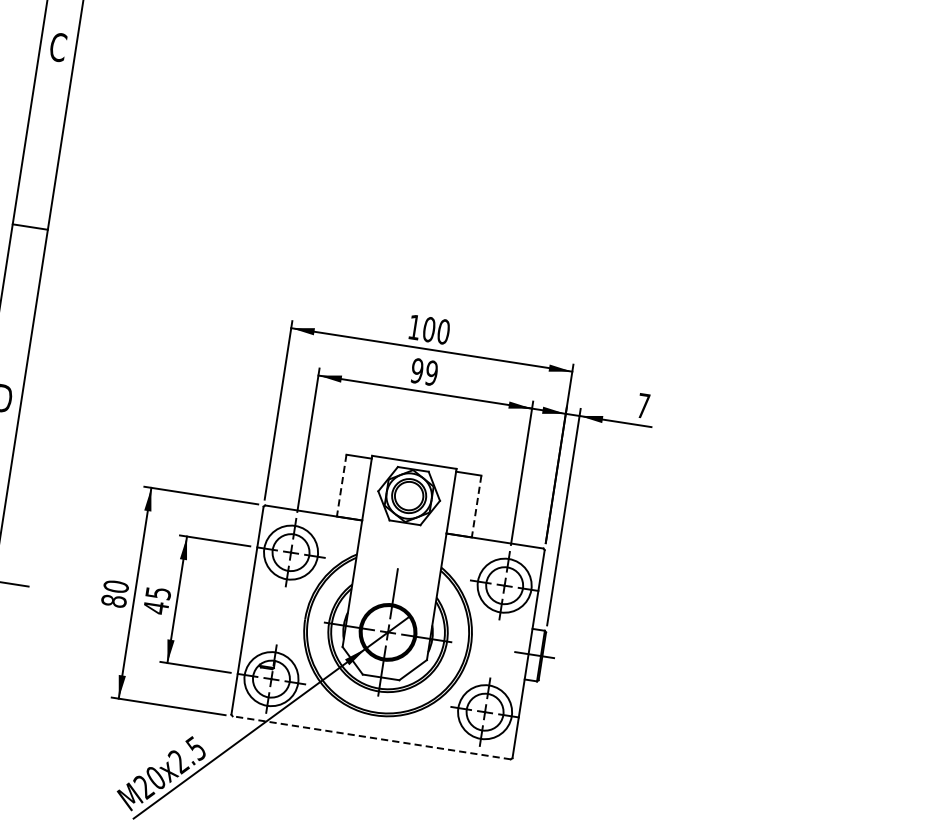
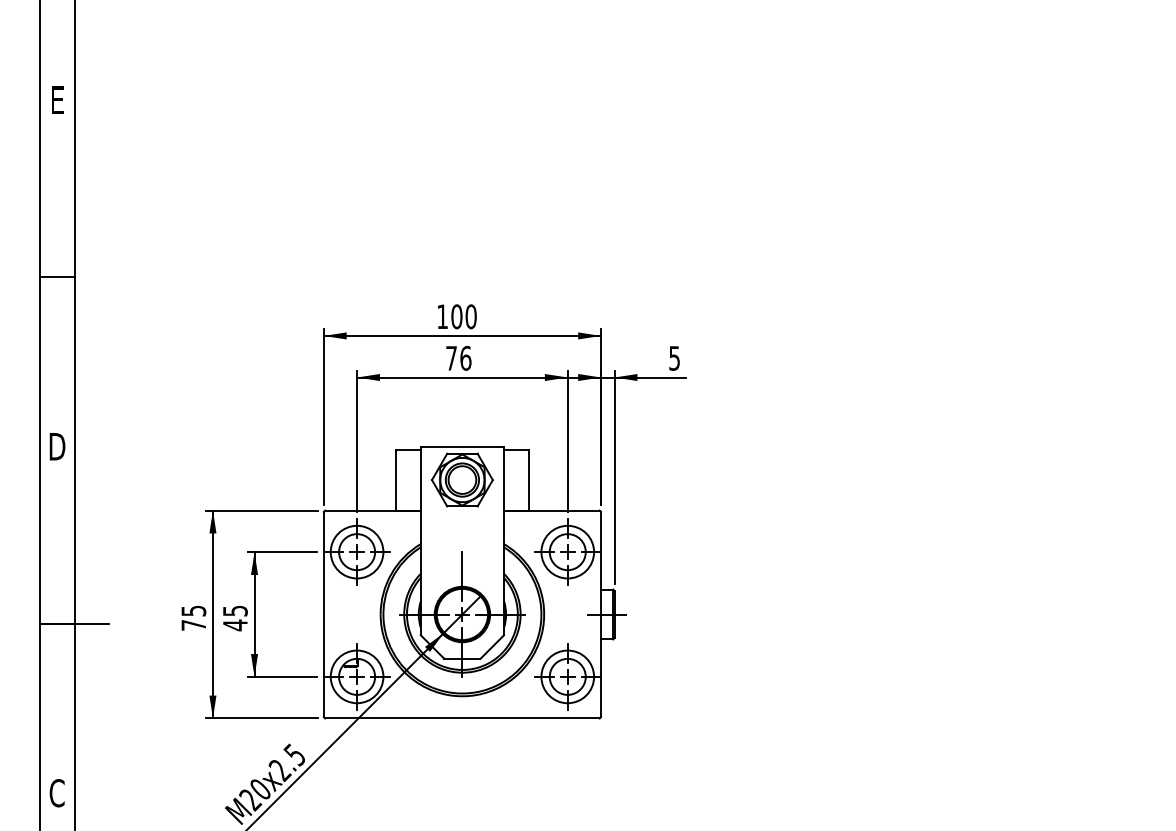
text: (58, 47) -> (57, 100), C -> E
text: (424, 371) -> (458, 357), 99 -> 76
text: (643, 406) -> (674, 358), 7 -> 5
line: (341, 486) -> (395, 480), dashed -> solid
line: (476, 506) -> (528, 480), dashed -> solid
text: (114, 593) -> (193, 617), 80 -> 75
line: (370, 737) -> (461, 718), dashed -> solid

